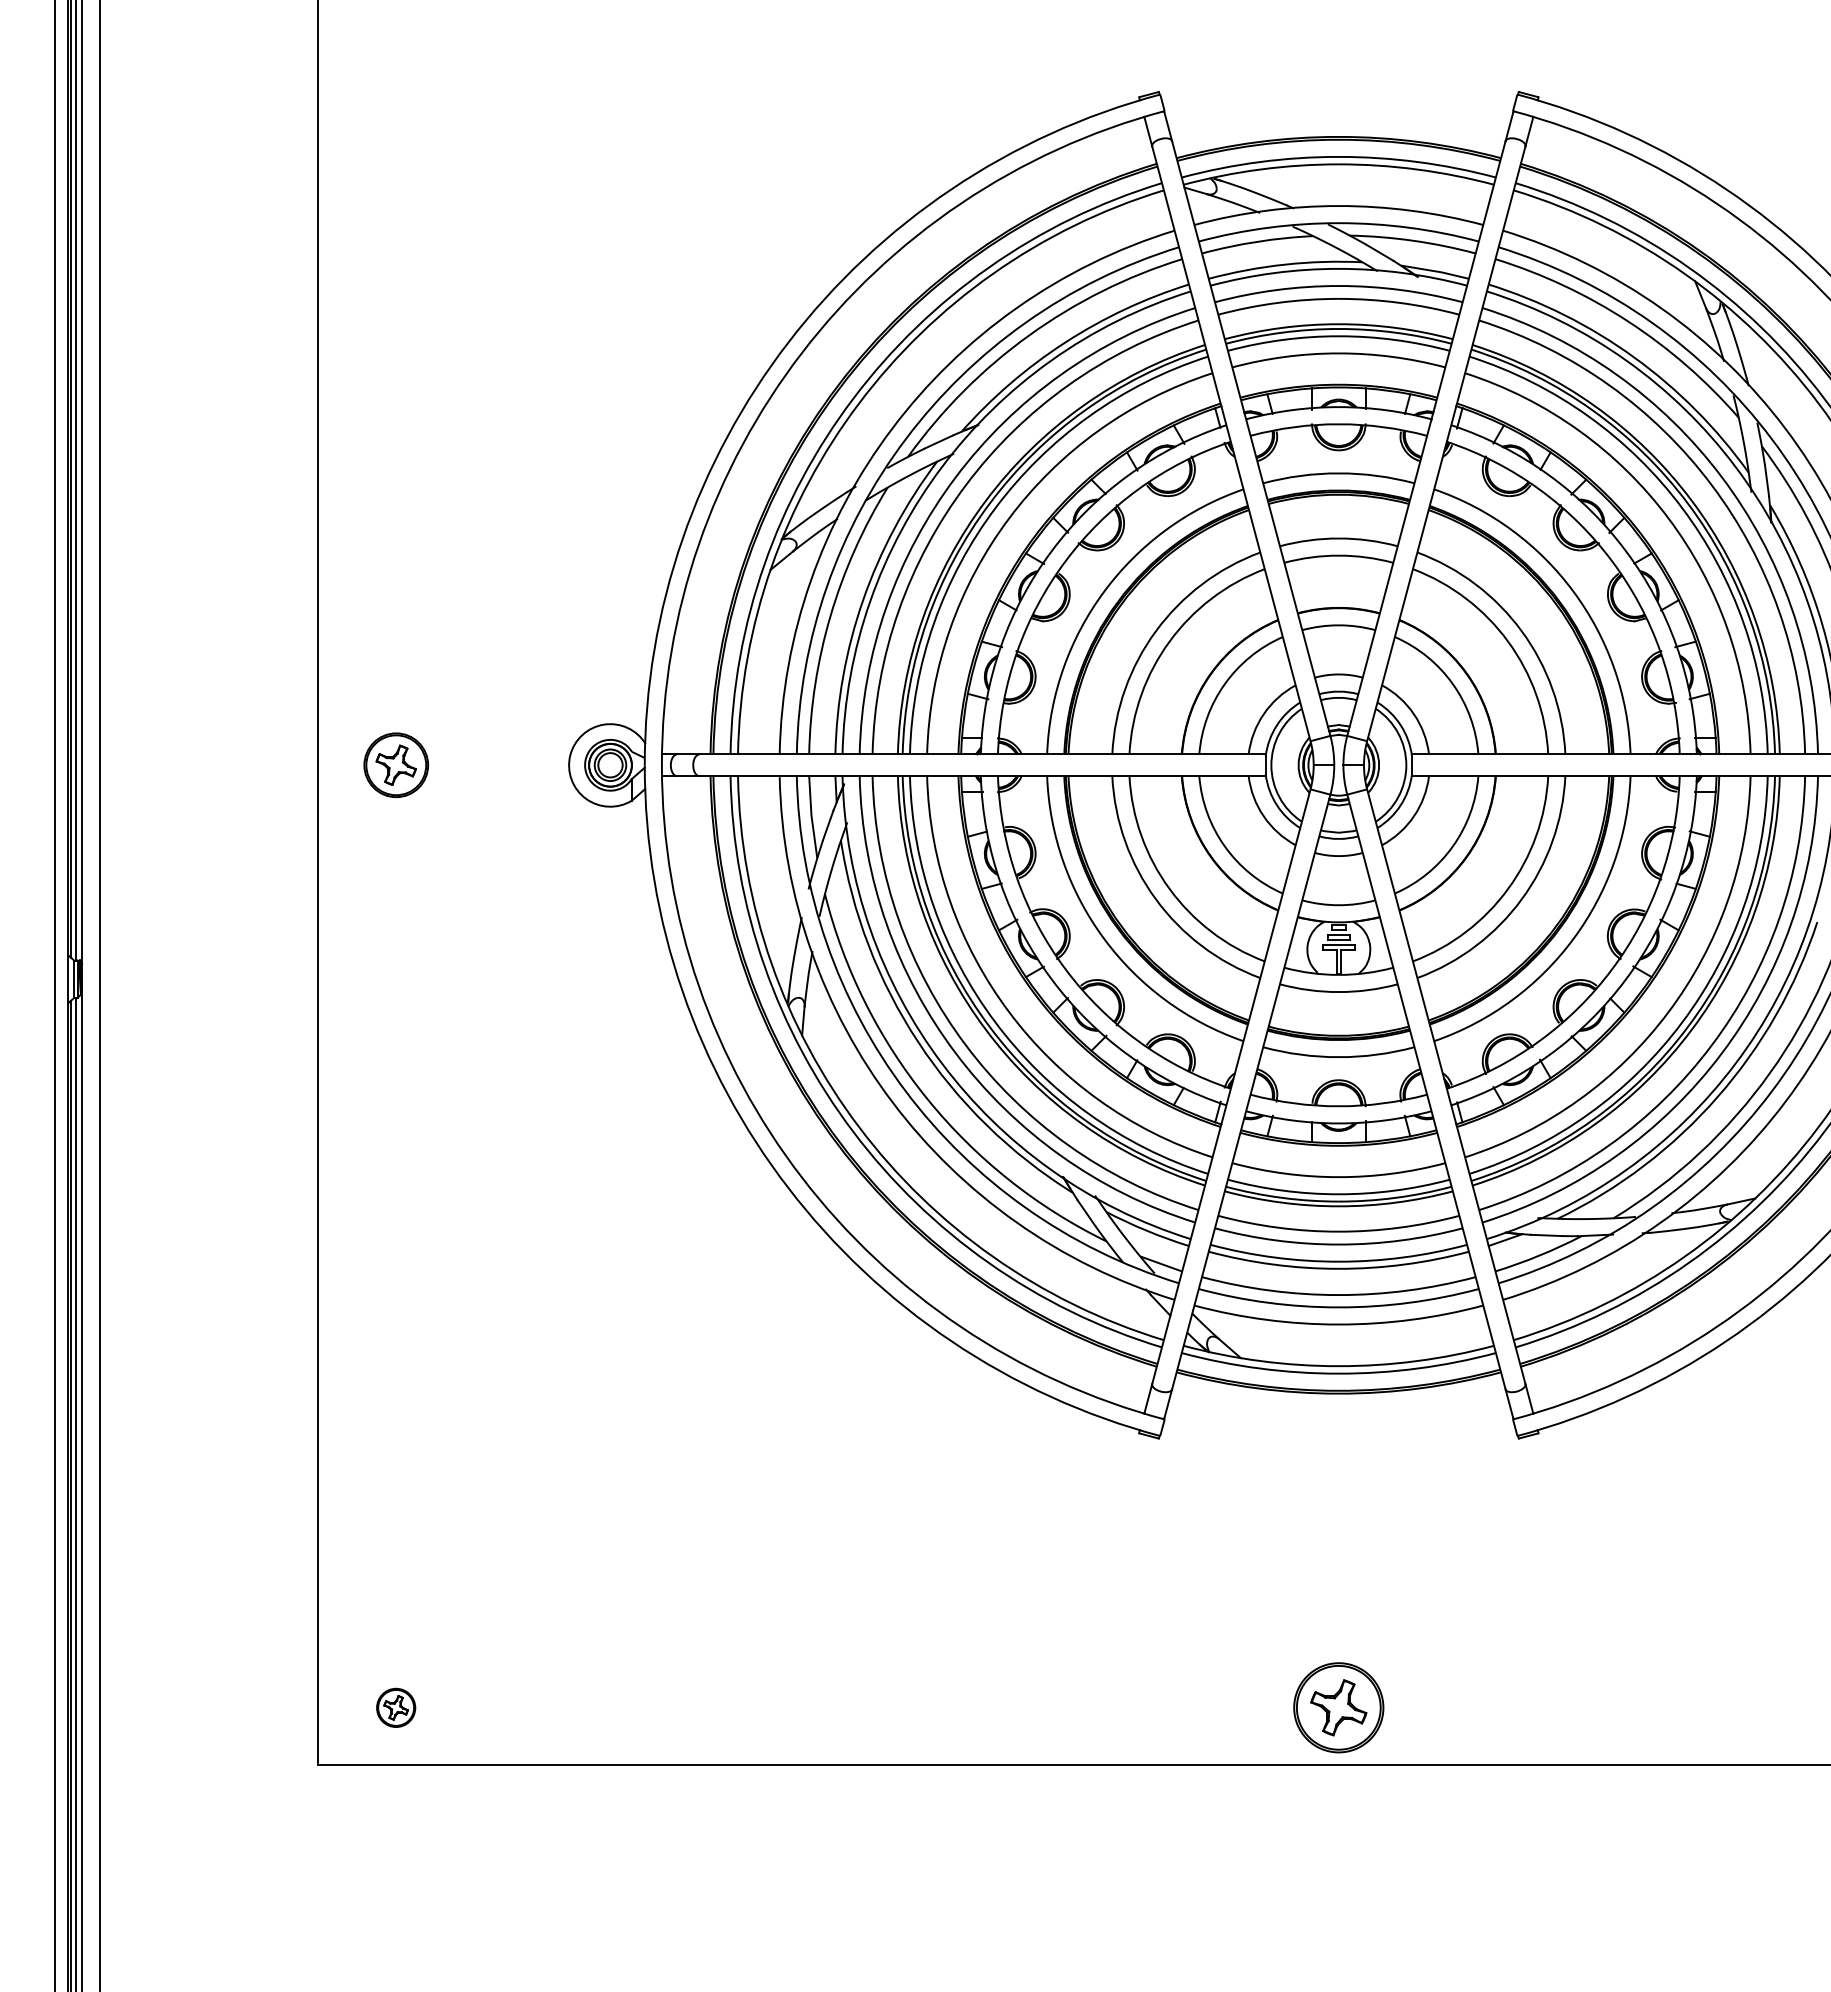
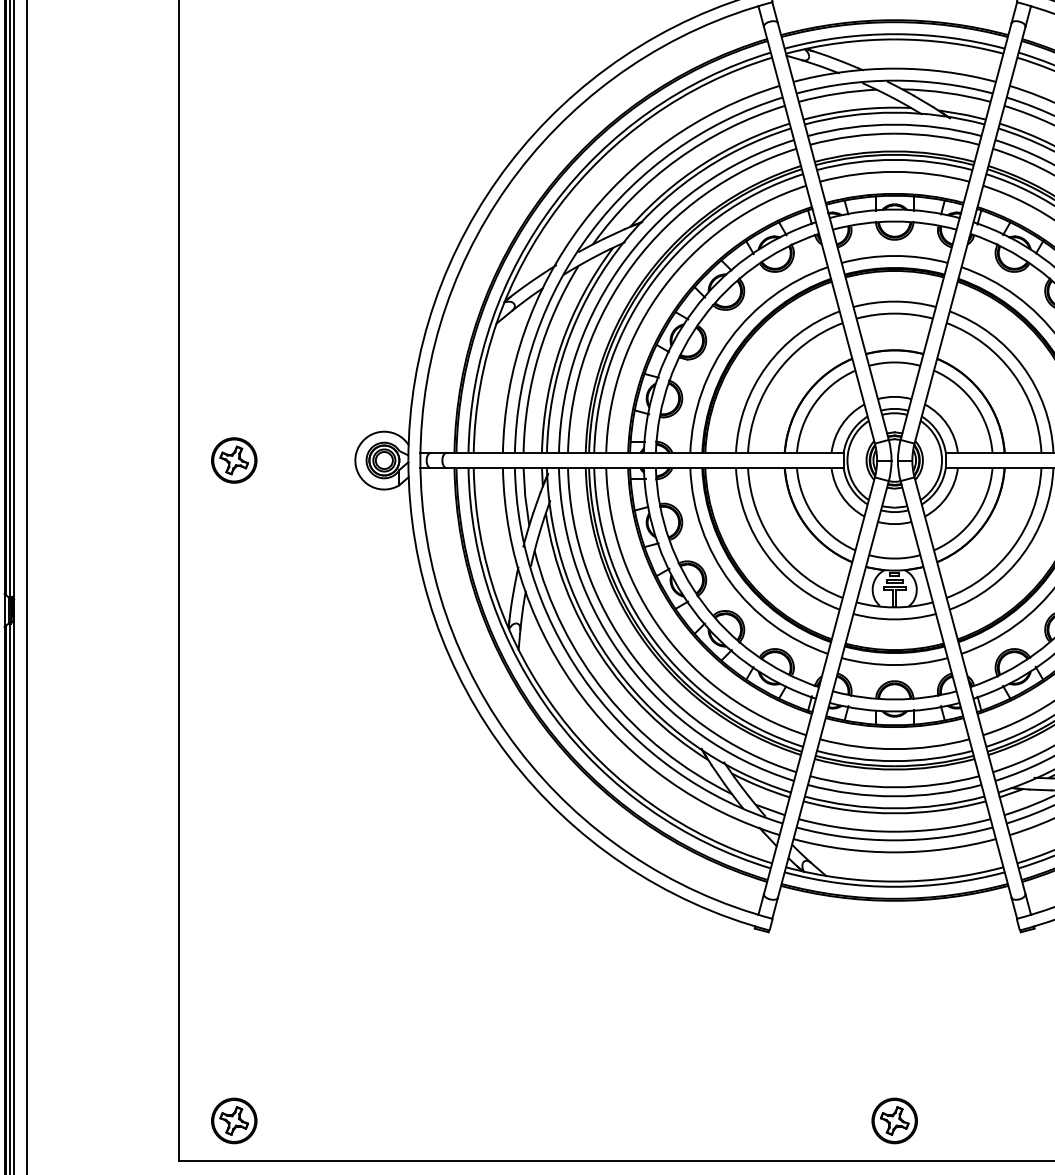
part: (395, 1707) -> (233, 1120), size x1.67
part: (1338, 1707) -> (894, 1120), size x0.71

